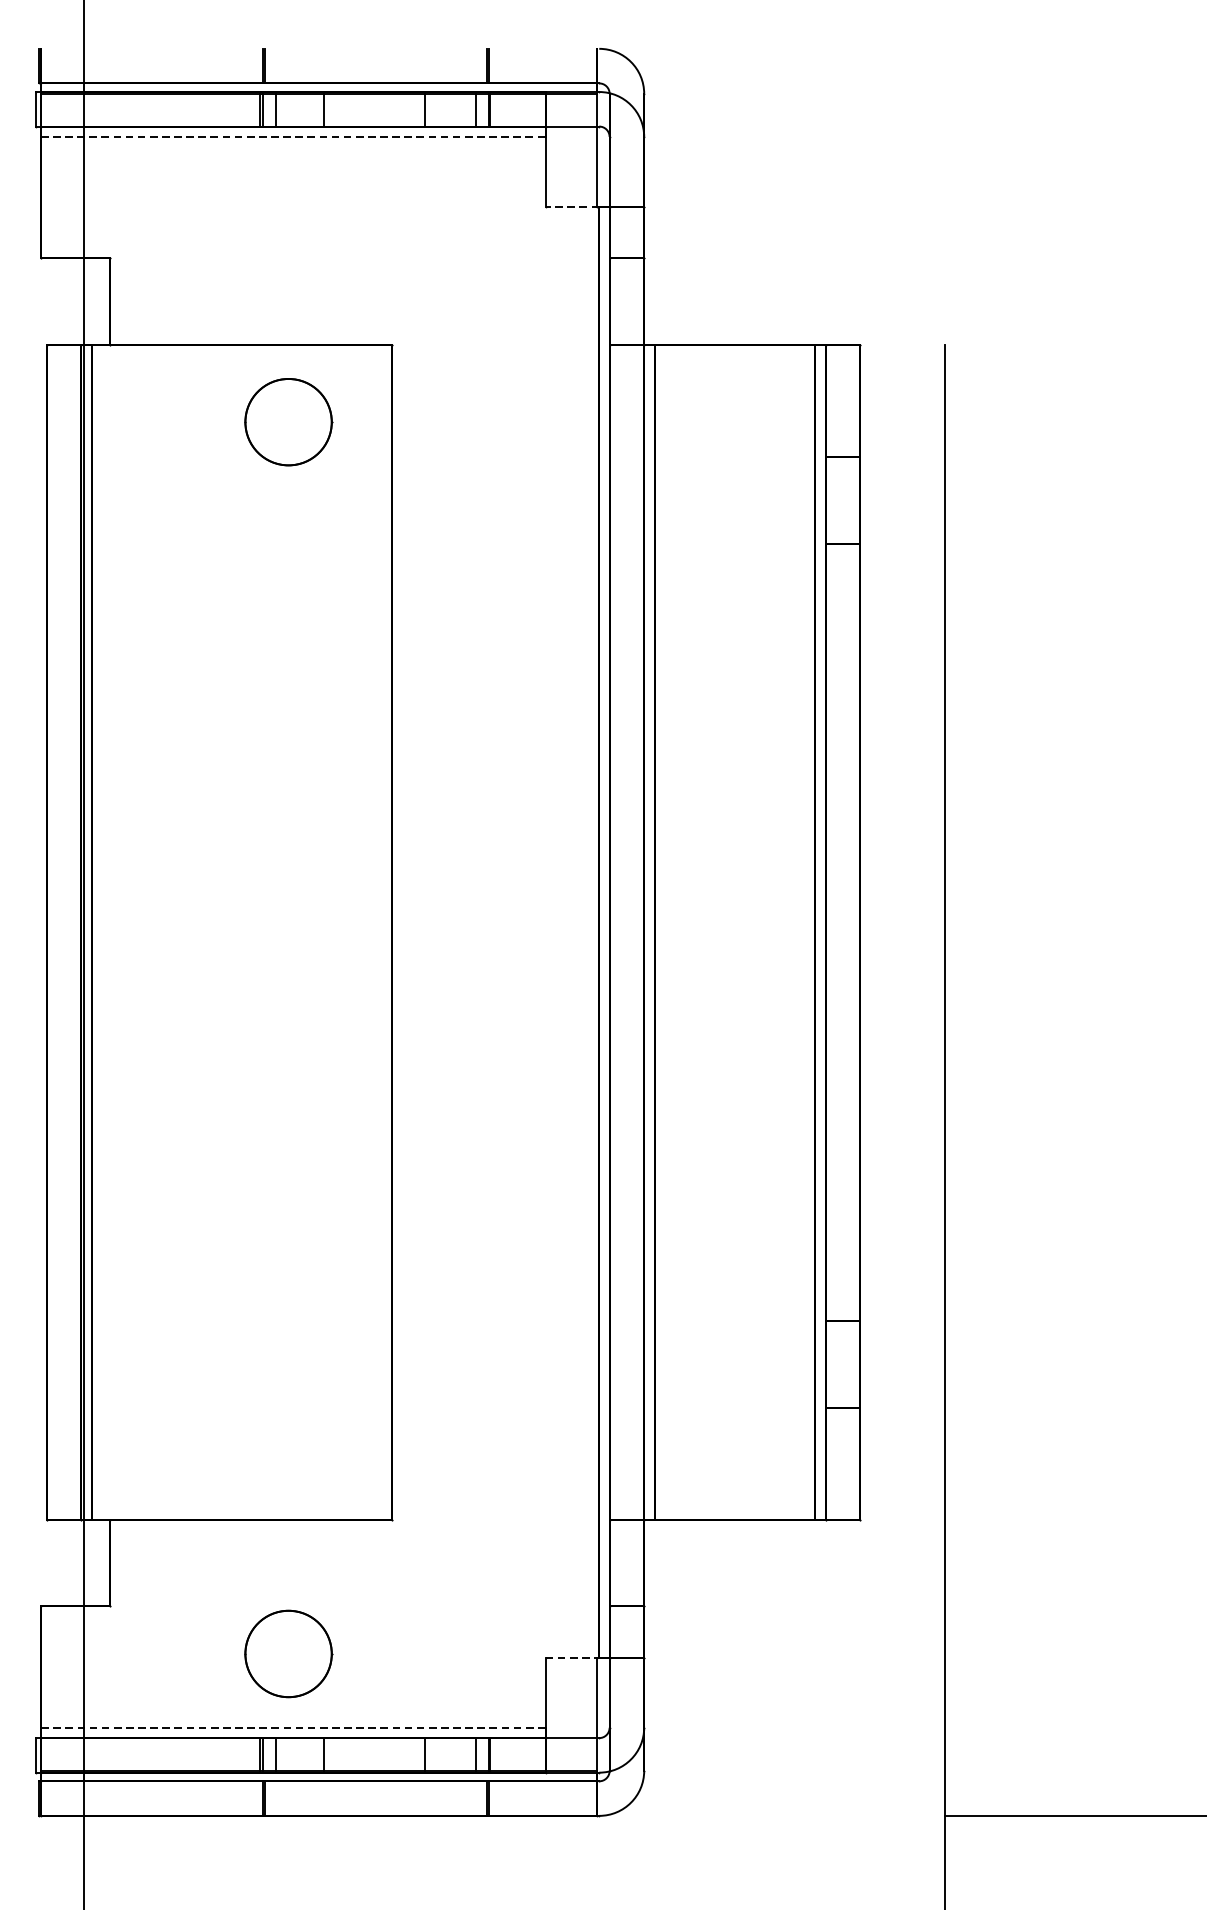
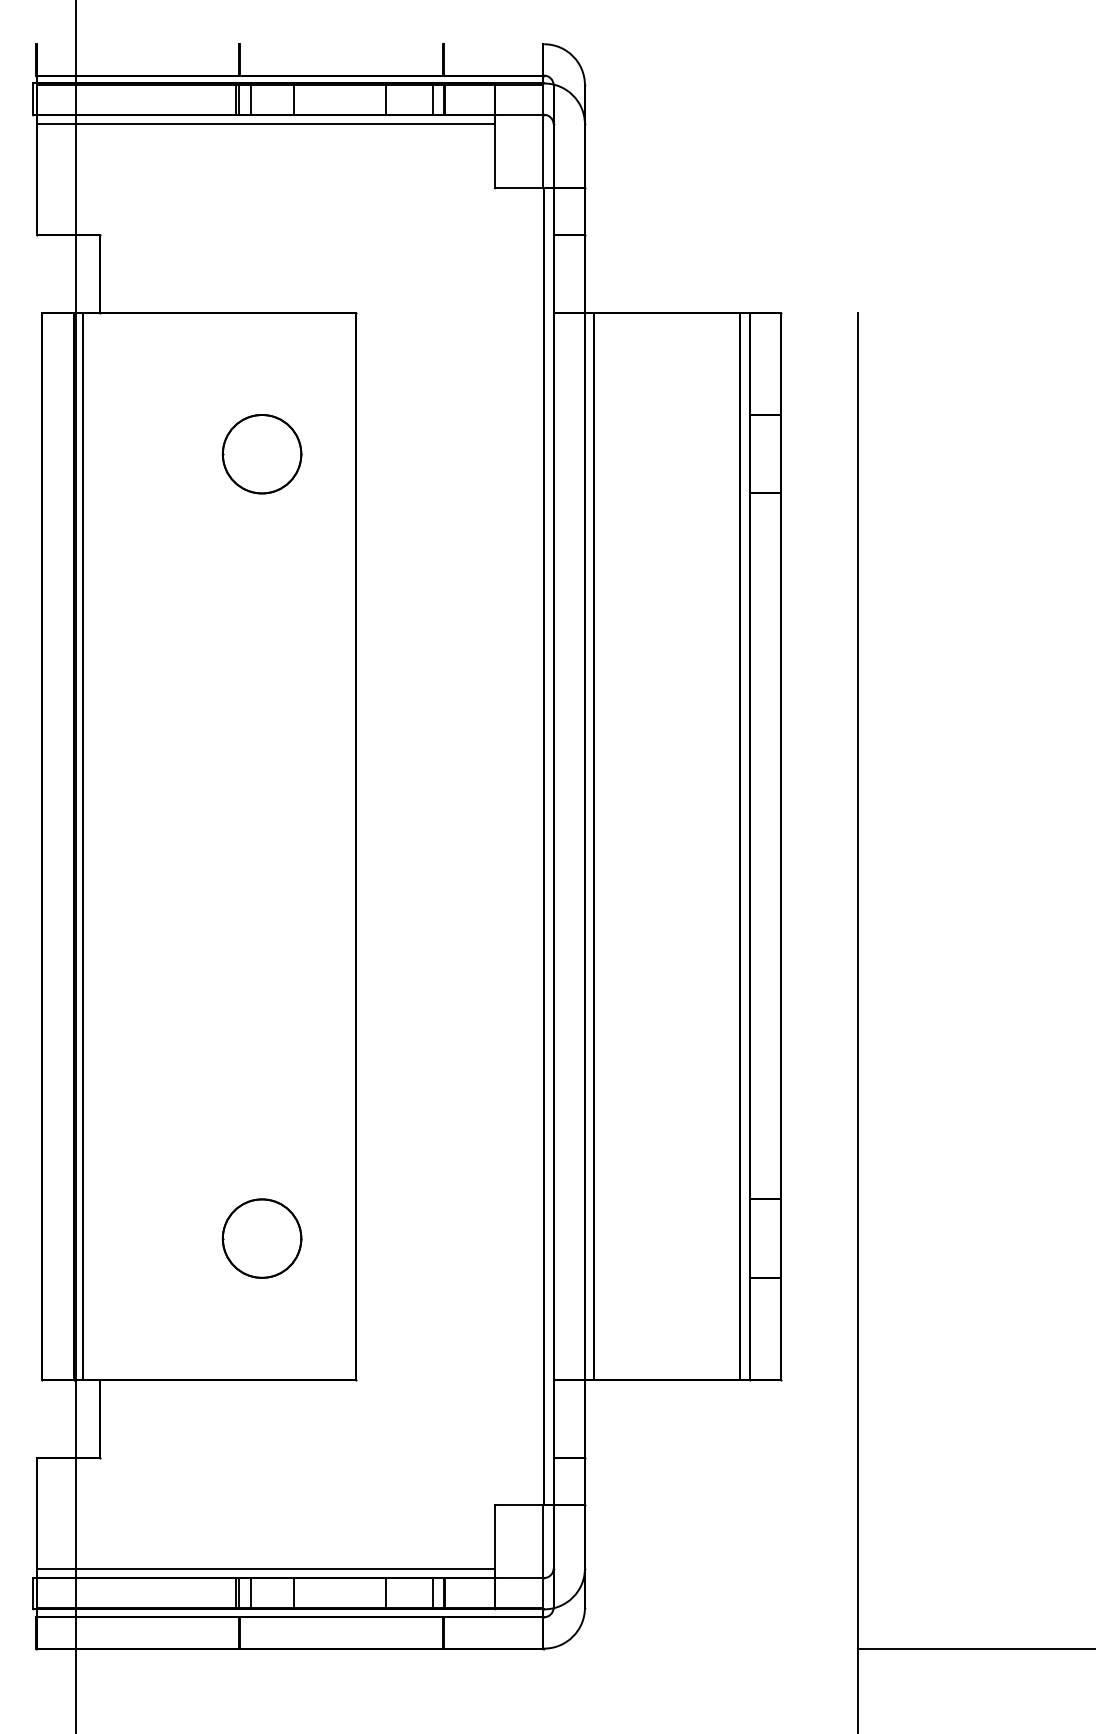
line: (293, 137) -> (266, 124), dashed -> solid
line: (572, 206) -> (519, 187), dashed -> solid
part: (287, 422) -> (261, 454), moved
part: (287, 1653) -> (261, 1238), moved
line: (573, 1658) -> (520, 1505), dashed -> solid
line: (292, 1727) -> (265, 1568), dashed -> solid

